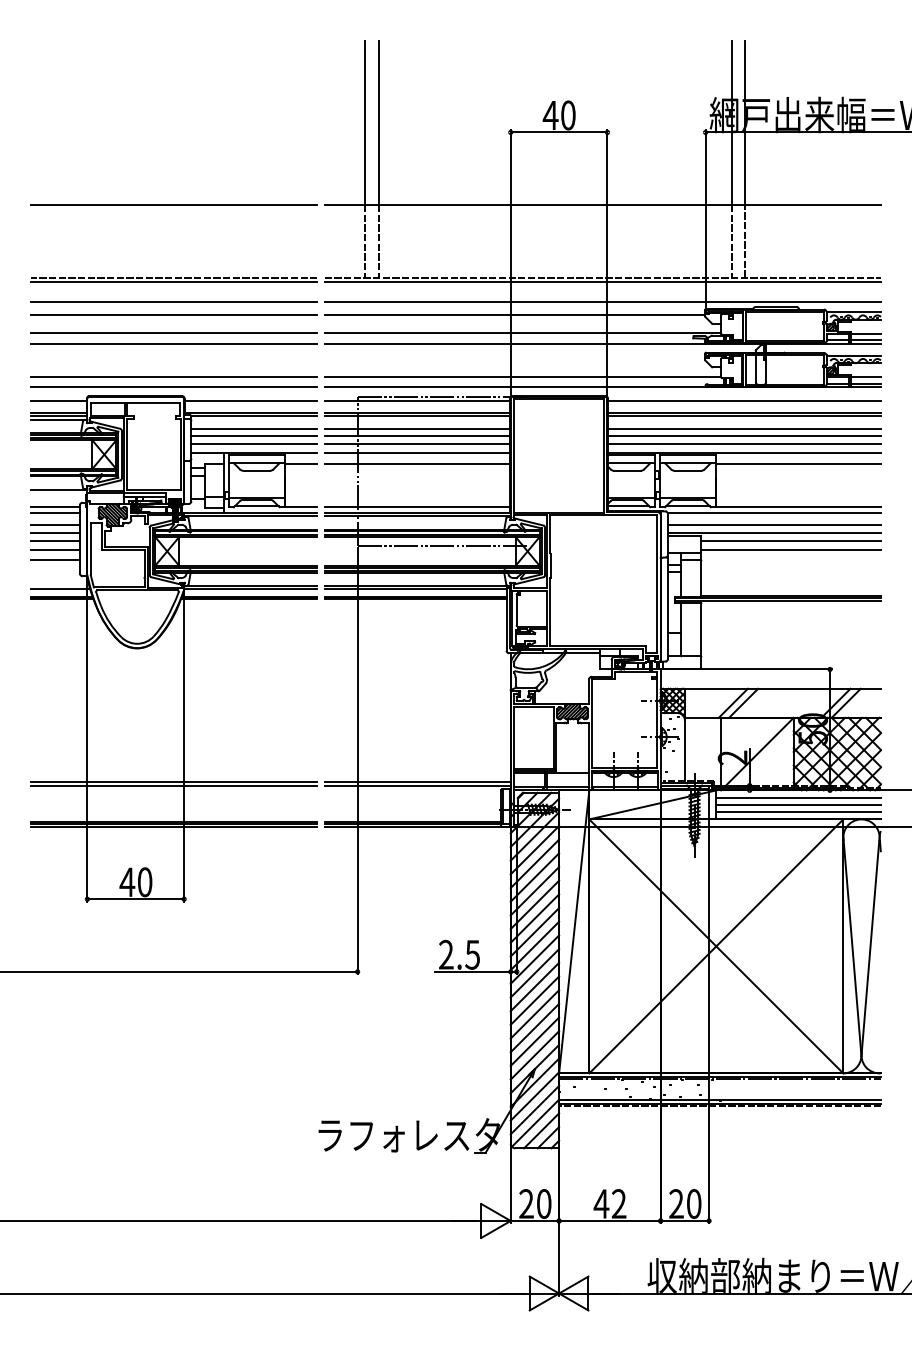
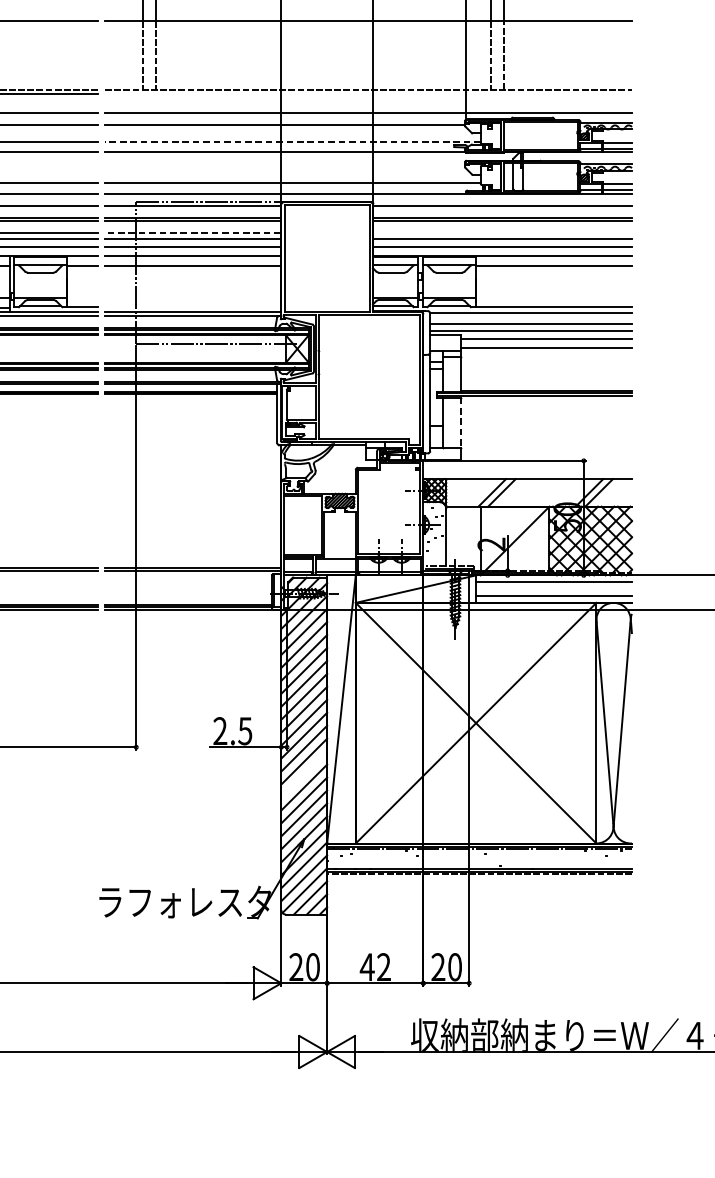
line: (602, 282) -> (368, 94), removed
line: (522, 332) -> (292, 141), solid -> dashed
line: (417, 428) -> (193, 232), solid -> dashed
line: (743, 428) -> (501, 232), removed
line: (417, 506) -> (193, 306), removed
line: (700, 629) -> (461, 422), solid -> dashed
line: (798, 804) -> (553, 588), removed
line: (534, 1000) -> (303, 774), removed

